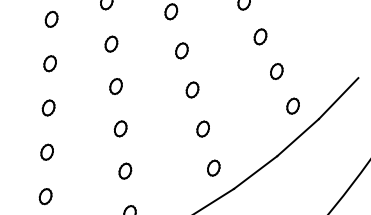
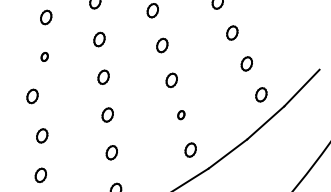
part: (49, 63) -> (44, 56), size x0.6
part: (48, 108) -> (32, 96), moved
part: (203, 128) -> (181, 114), size x0.6

